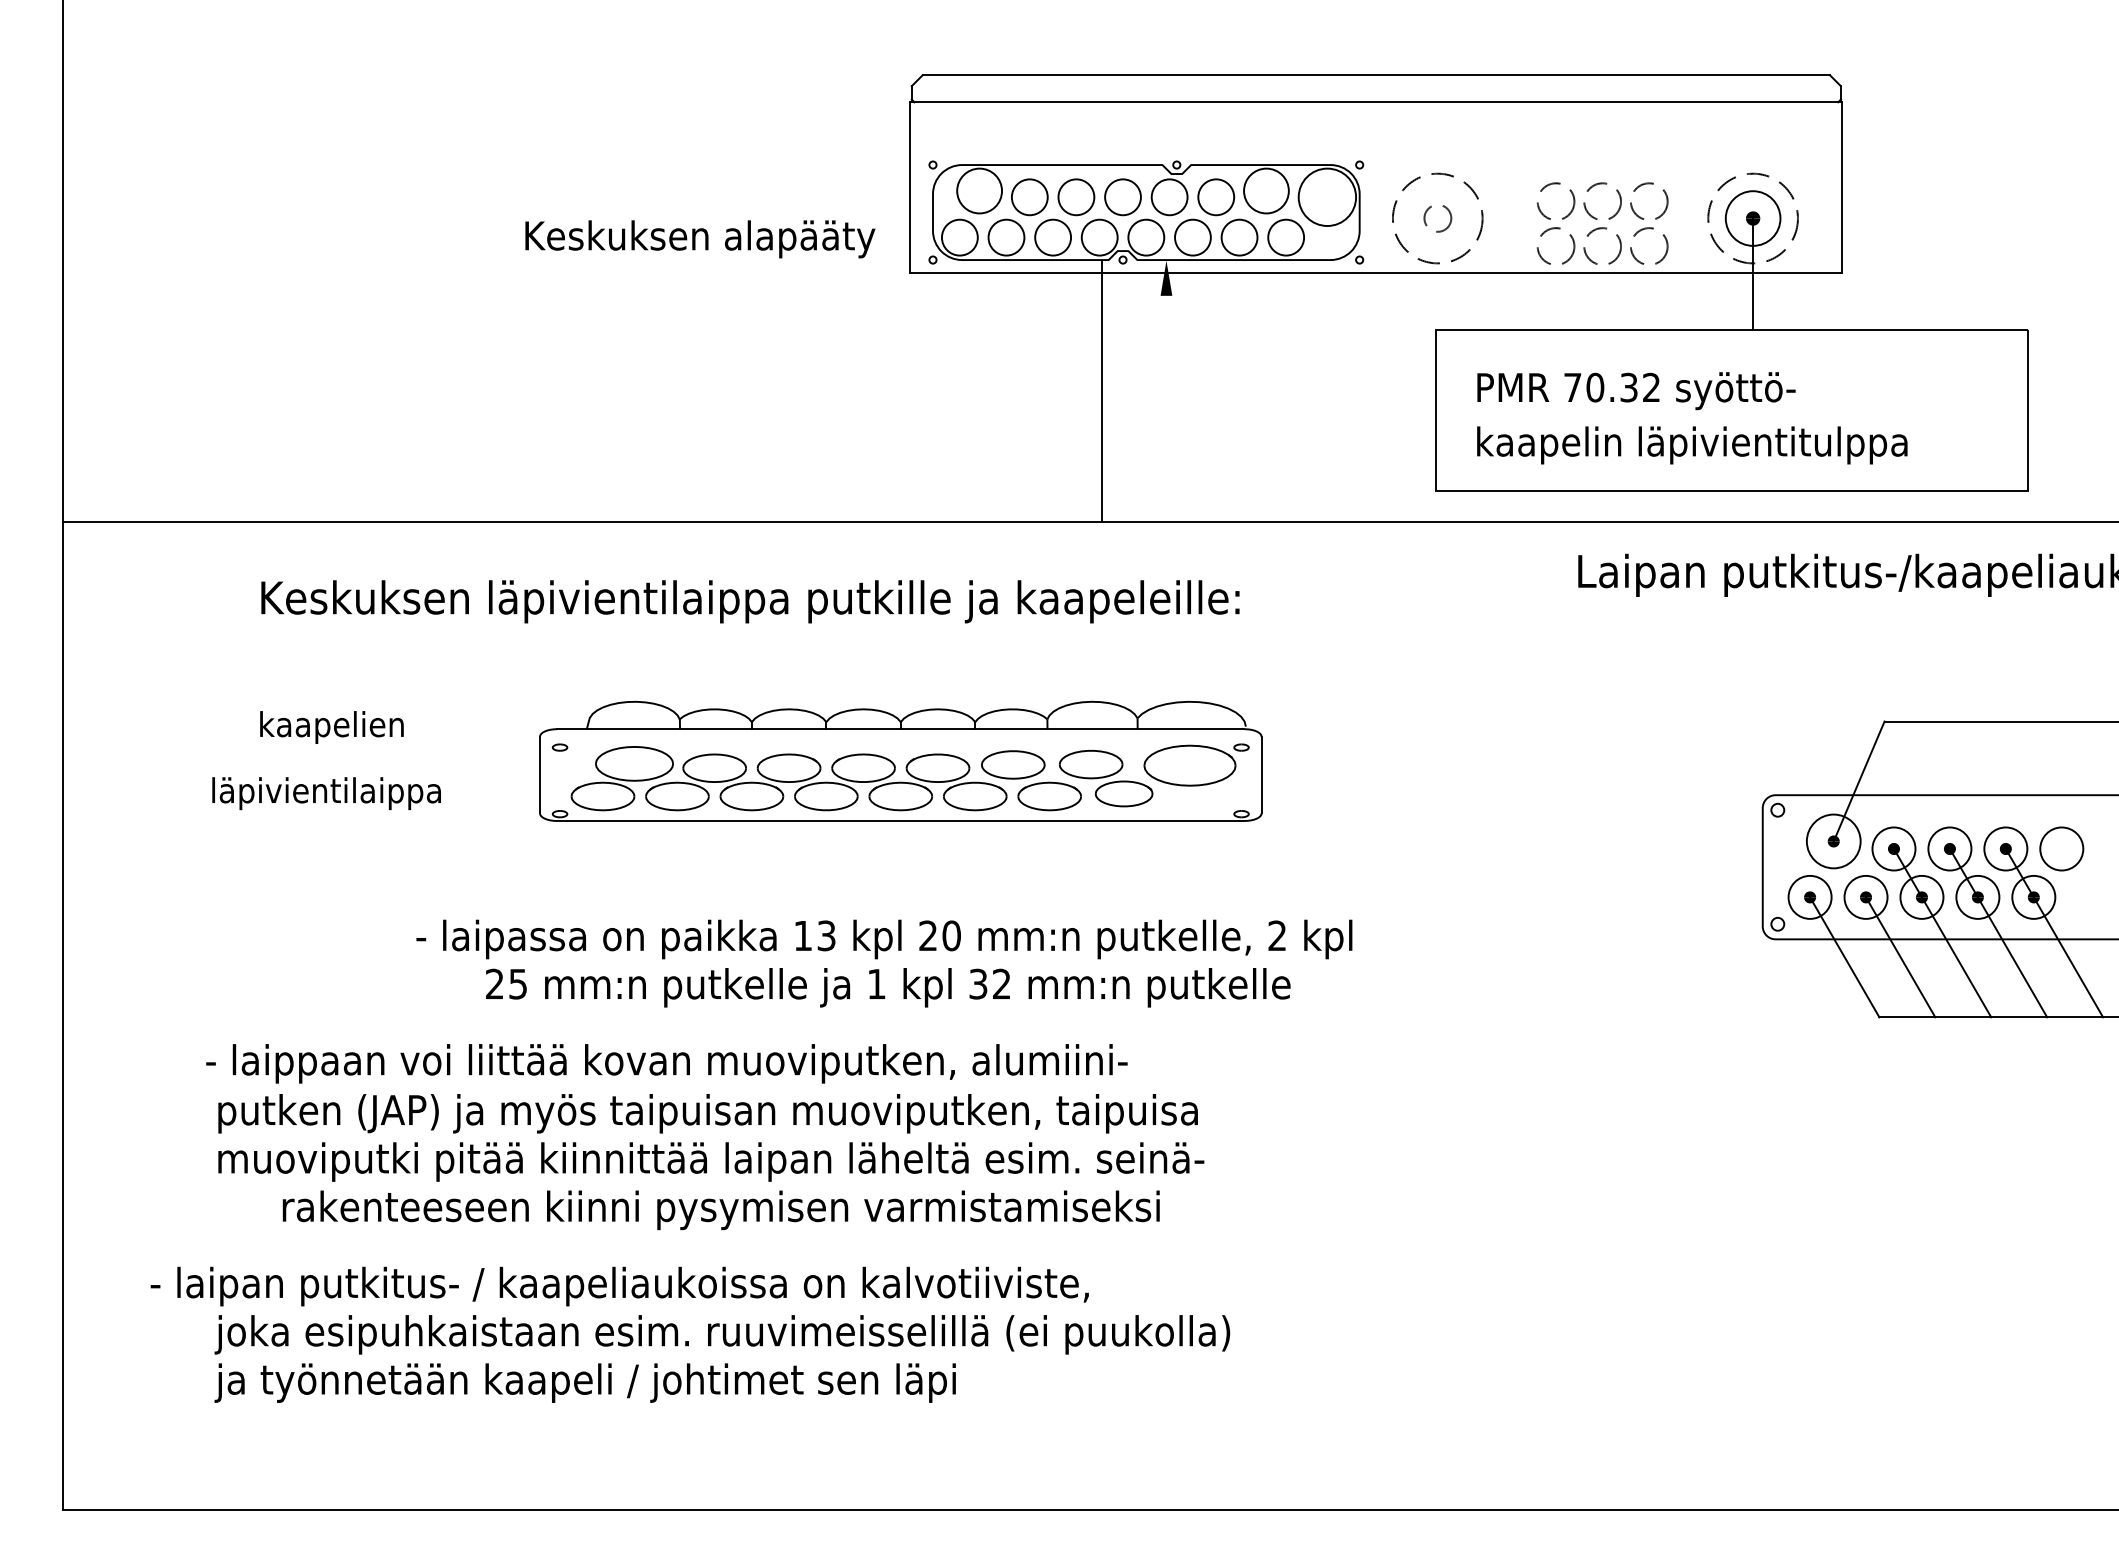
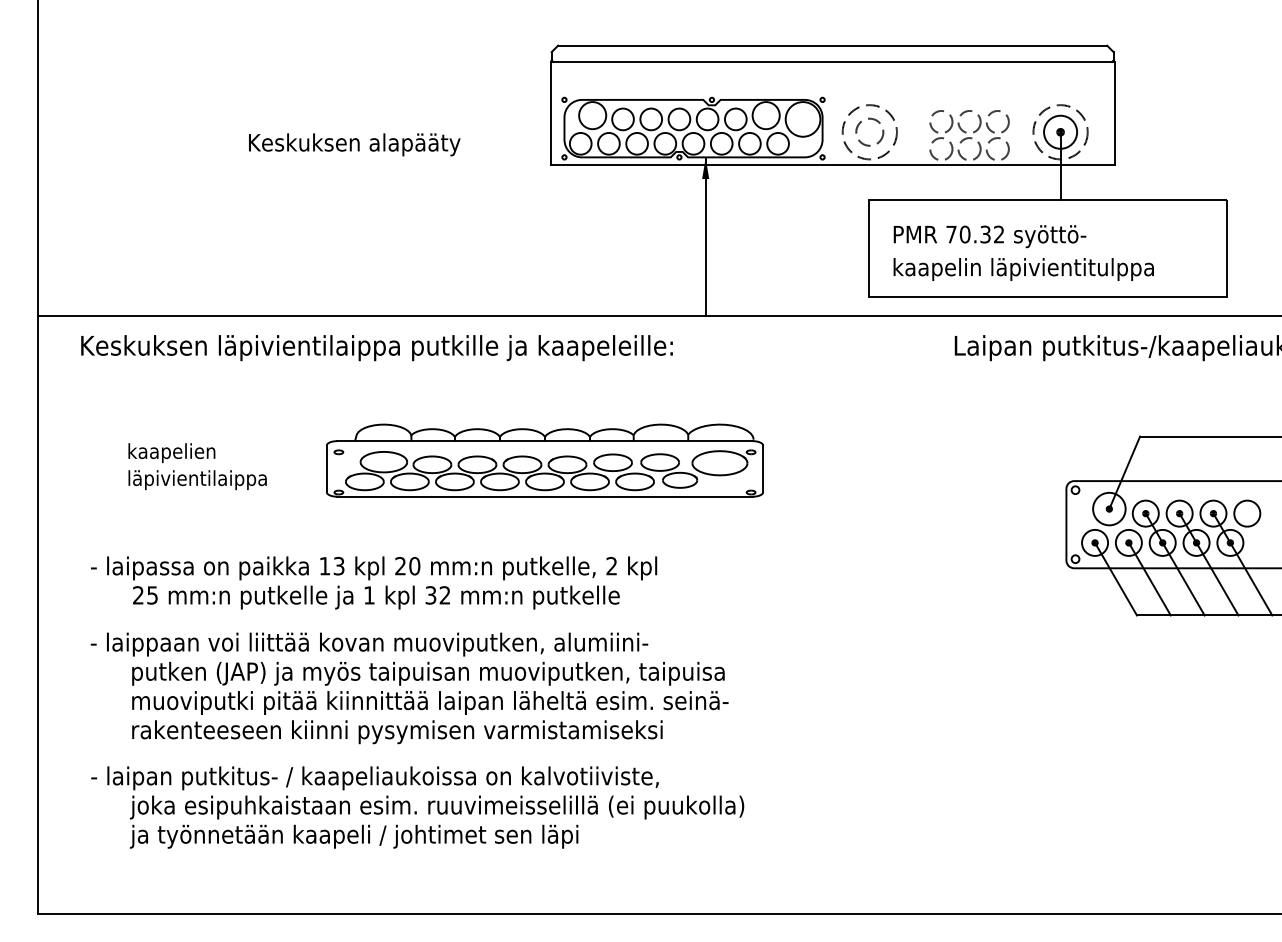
circle: (1437, 217) -> (869, 131), size x1.67
text: (699, 238) -> (354, 144), moved
line: (1101, 390) -> (705, 236), moved
text: (749, 602) -> (376, 348), moved
text: (331, 728) -> (171, 453), moved
text: (885, 962) -> (374, 582), moved
text: (666, 1063) -> (369, 644), moved
text: (721, 1210) -> (397, 732), moved

